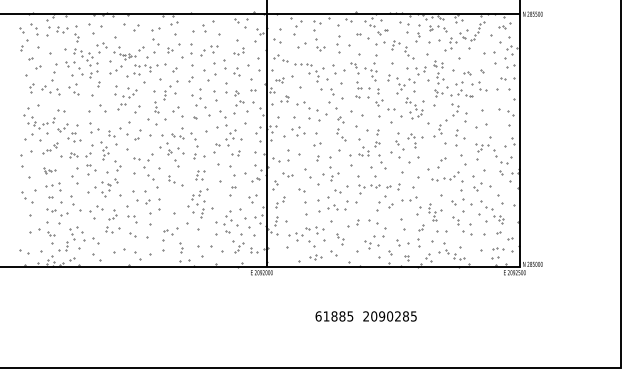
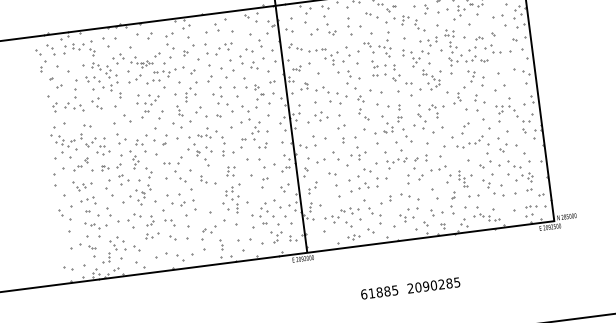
part: (238, 51) -> (252, 45), size x1.67
part: (49, 170) -> (83, 185), size x1.67
part: (287, 174) -> (316, 159), size x1.67
part: (340, 238) -> (375, 215), size x1.67

